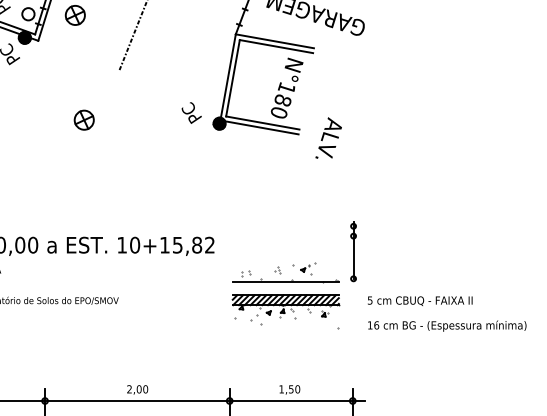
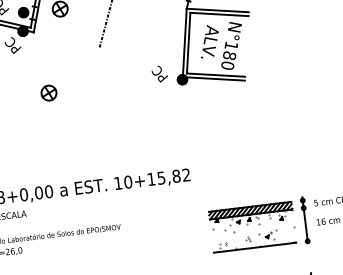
hatch: (28, 14) -> (23, 12), added
part: (83, 119) -> (48, 92), moved
text: (328, 137) -> (209, 40), moved
part: (353, 251) -> (305, 220), moved
part: (285, 272) -> (253, 240), moved

